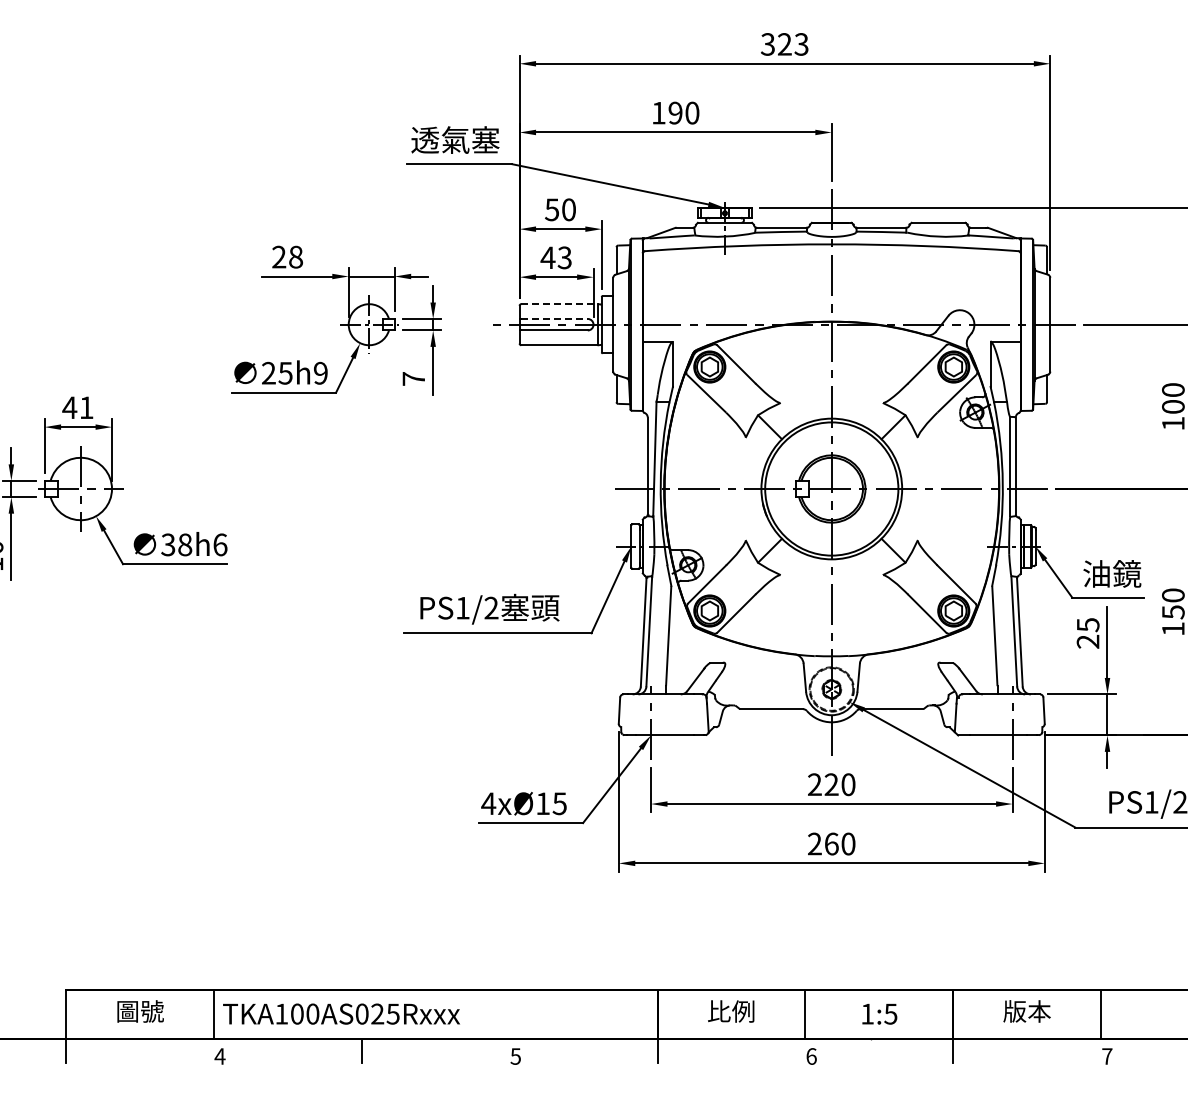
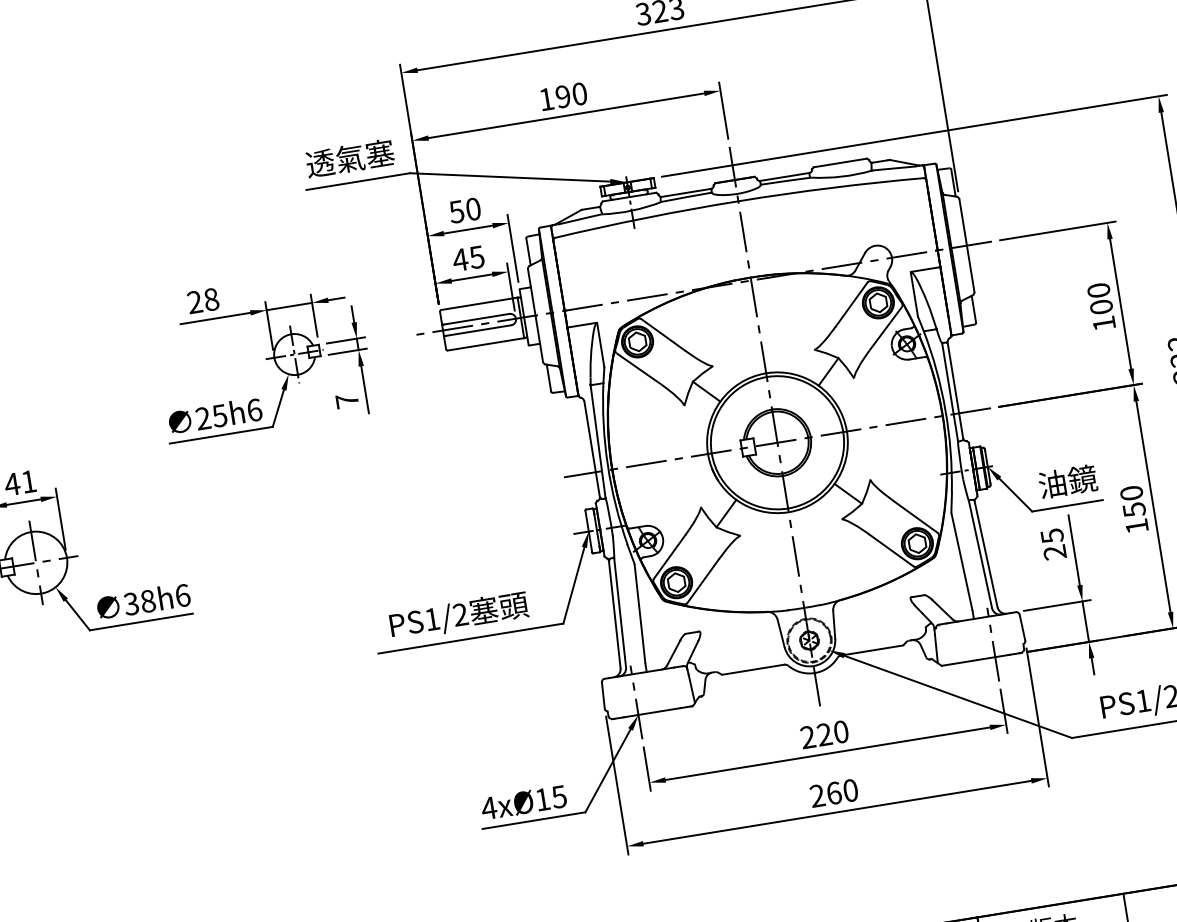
text: (564, 257) -> (476, 256), 43 -> 45
line: (559, 304) -> (479, 304), dashed -> solid
line: (555, 318) -> (477, 318), dashed -> solid
text: (320, 372) -> (254, 409), 25h9 -> 25h6

